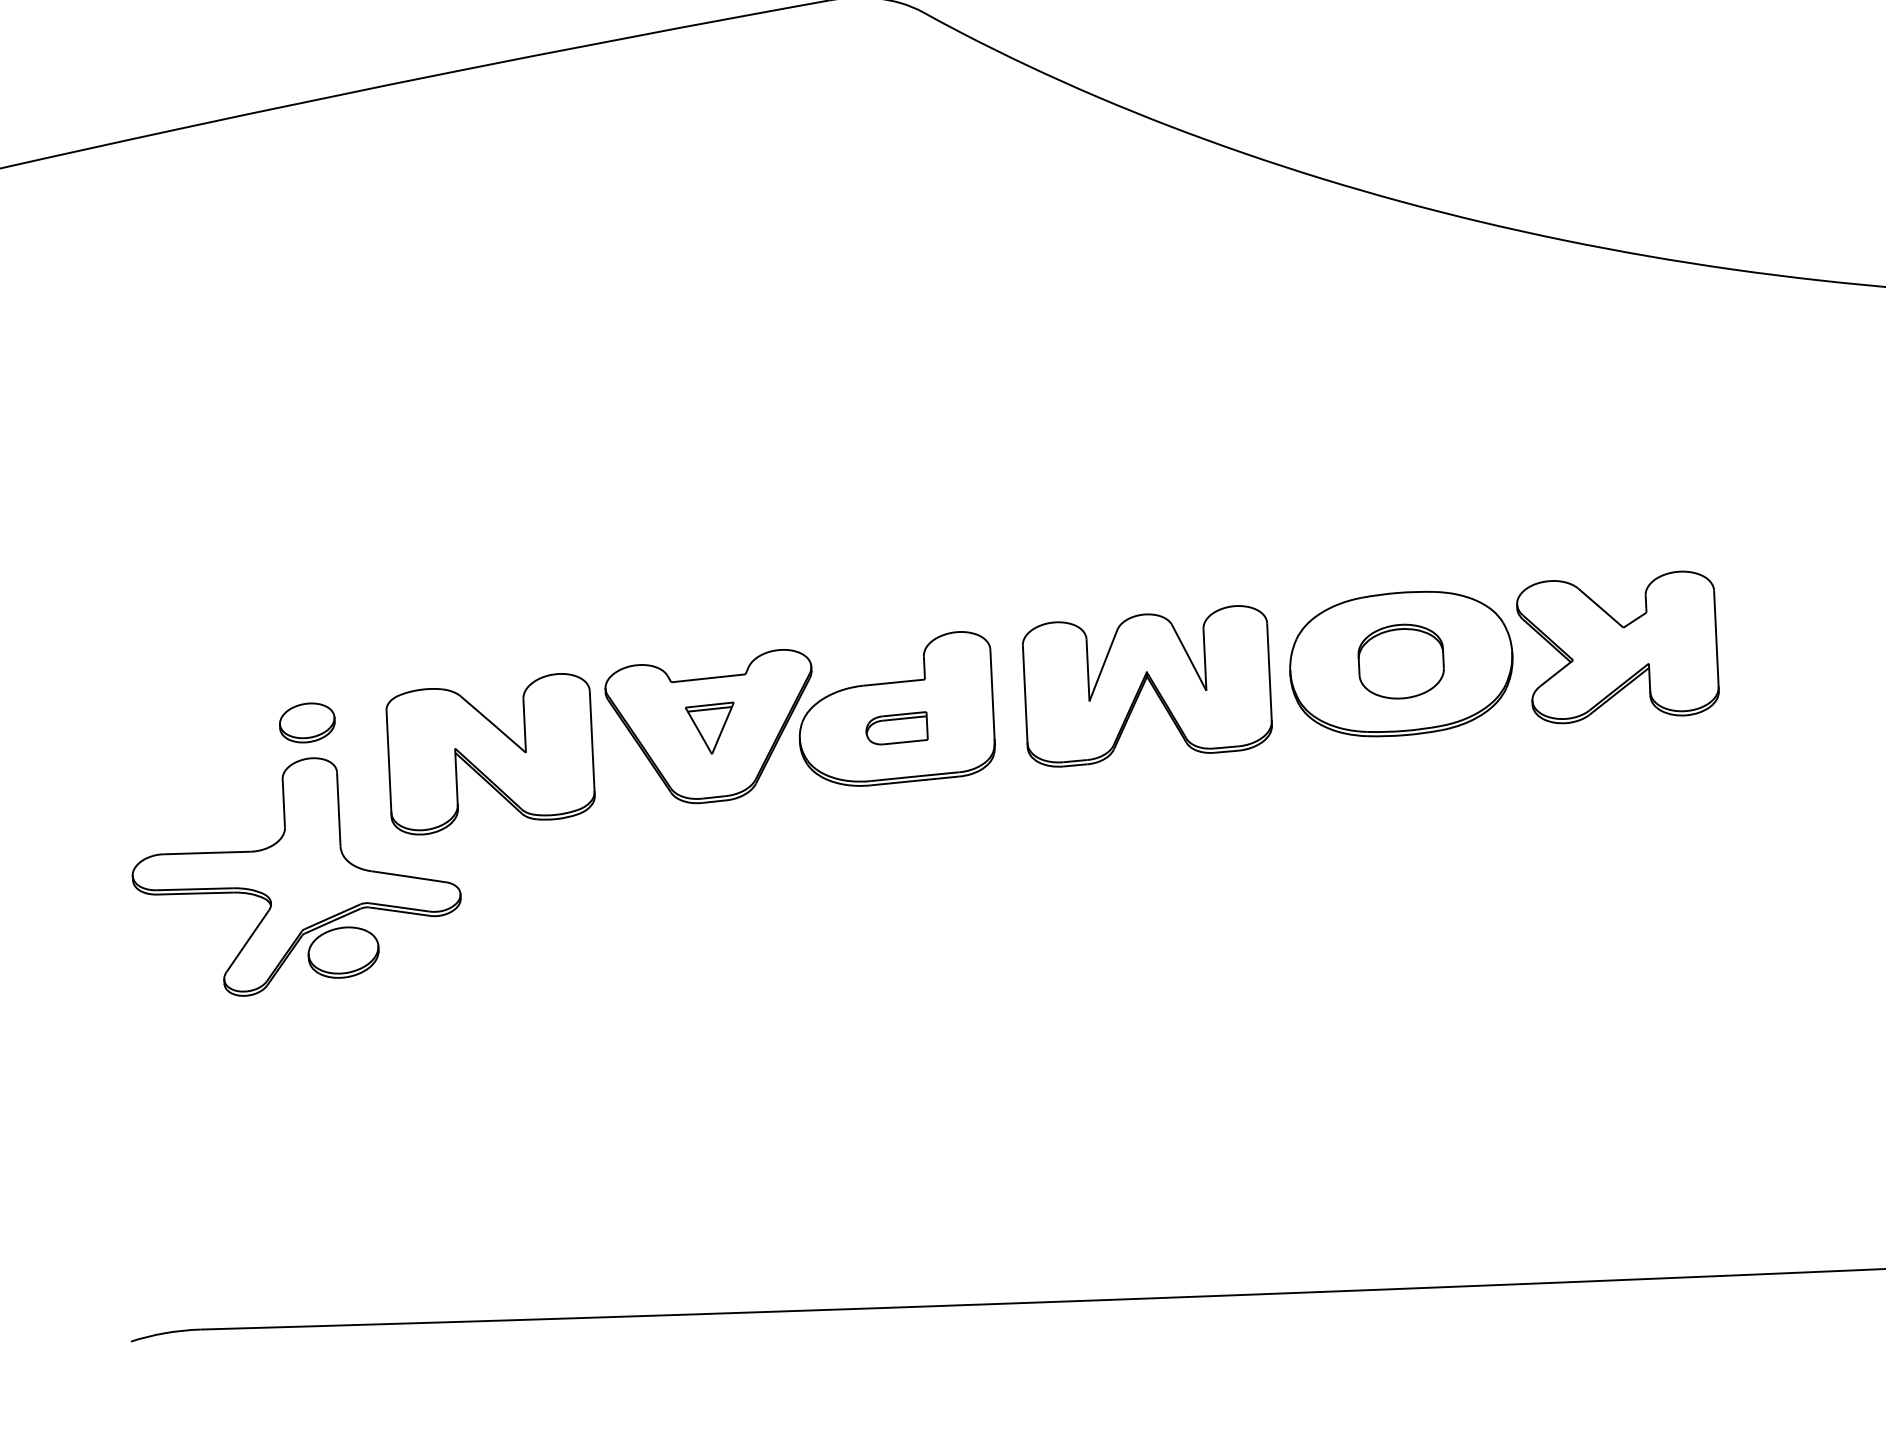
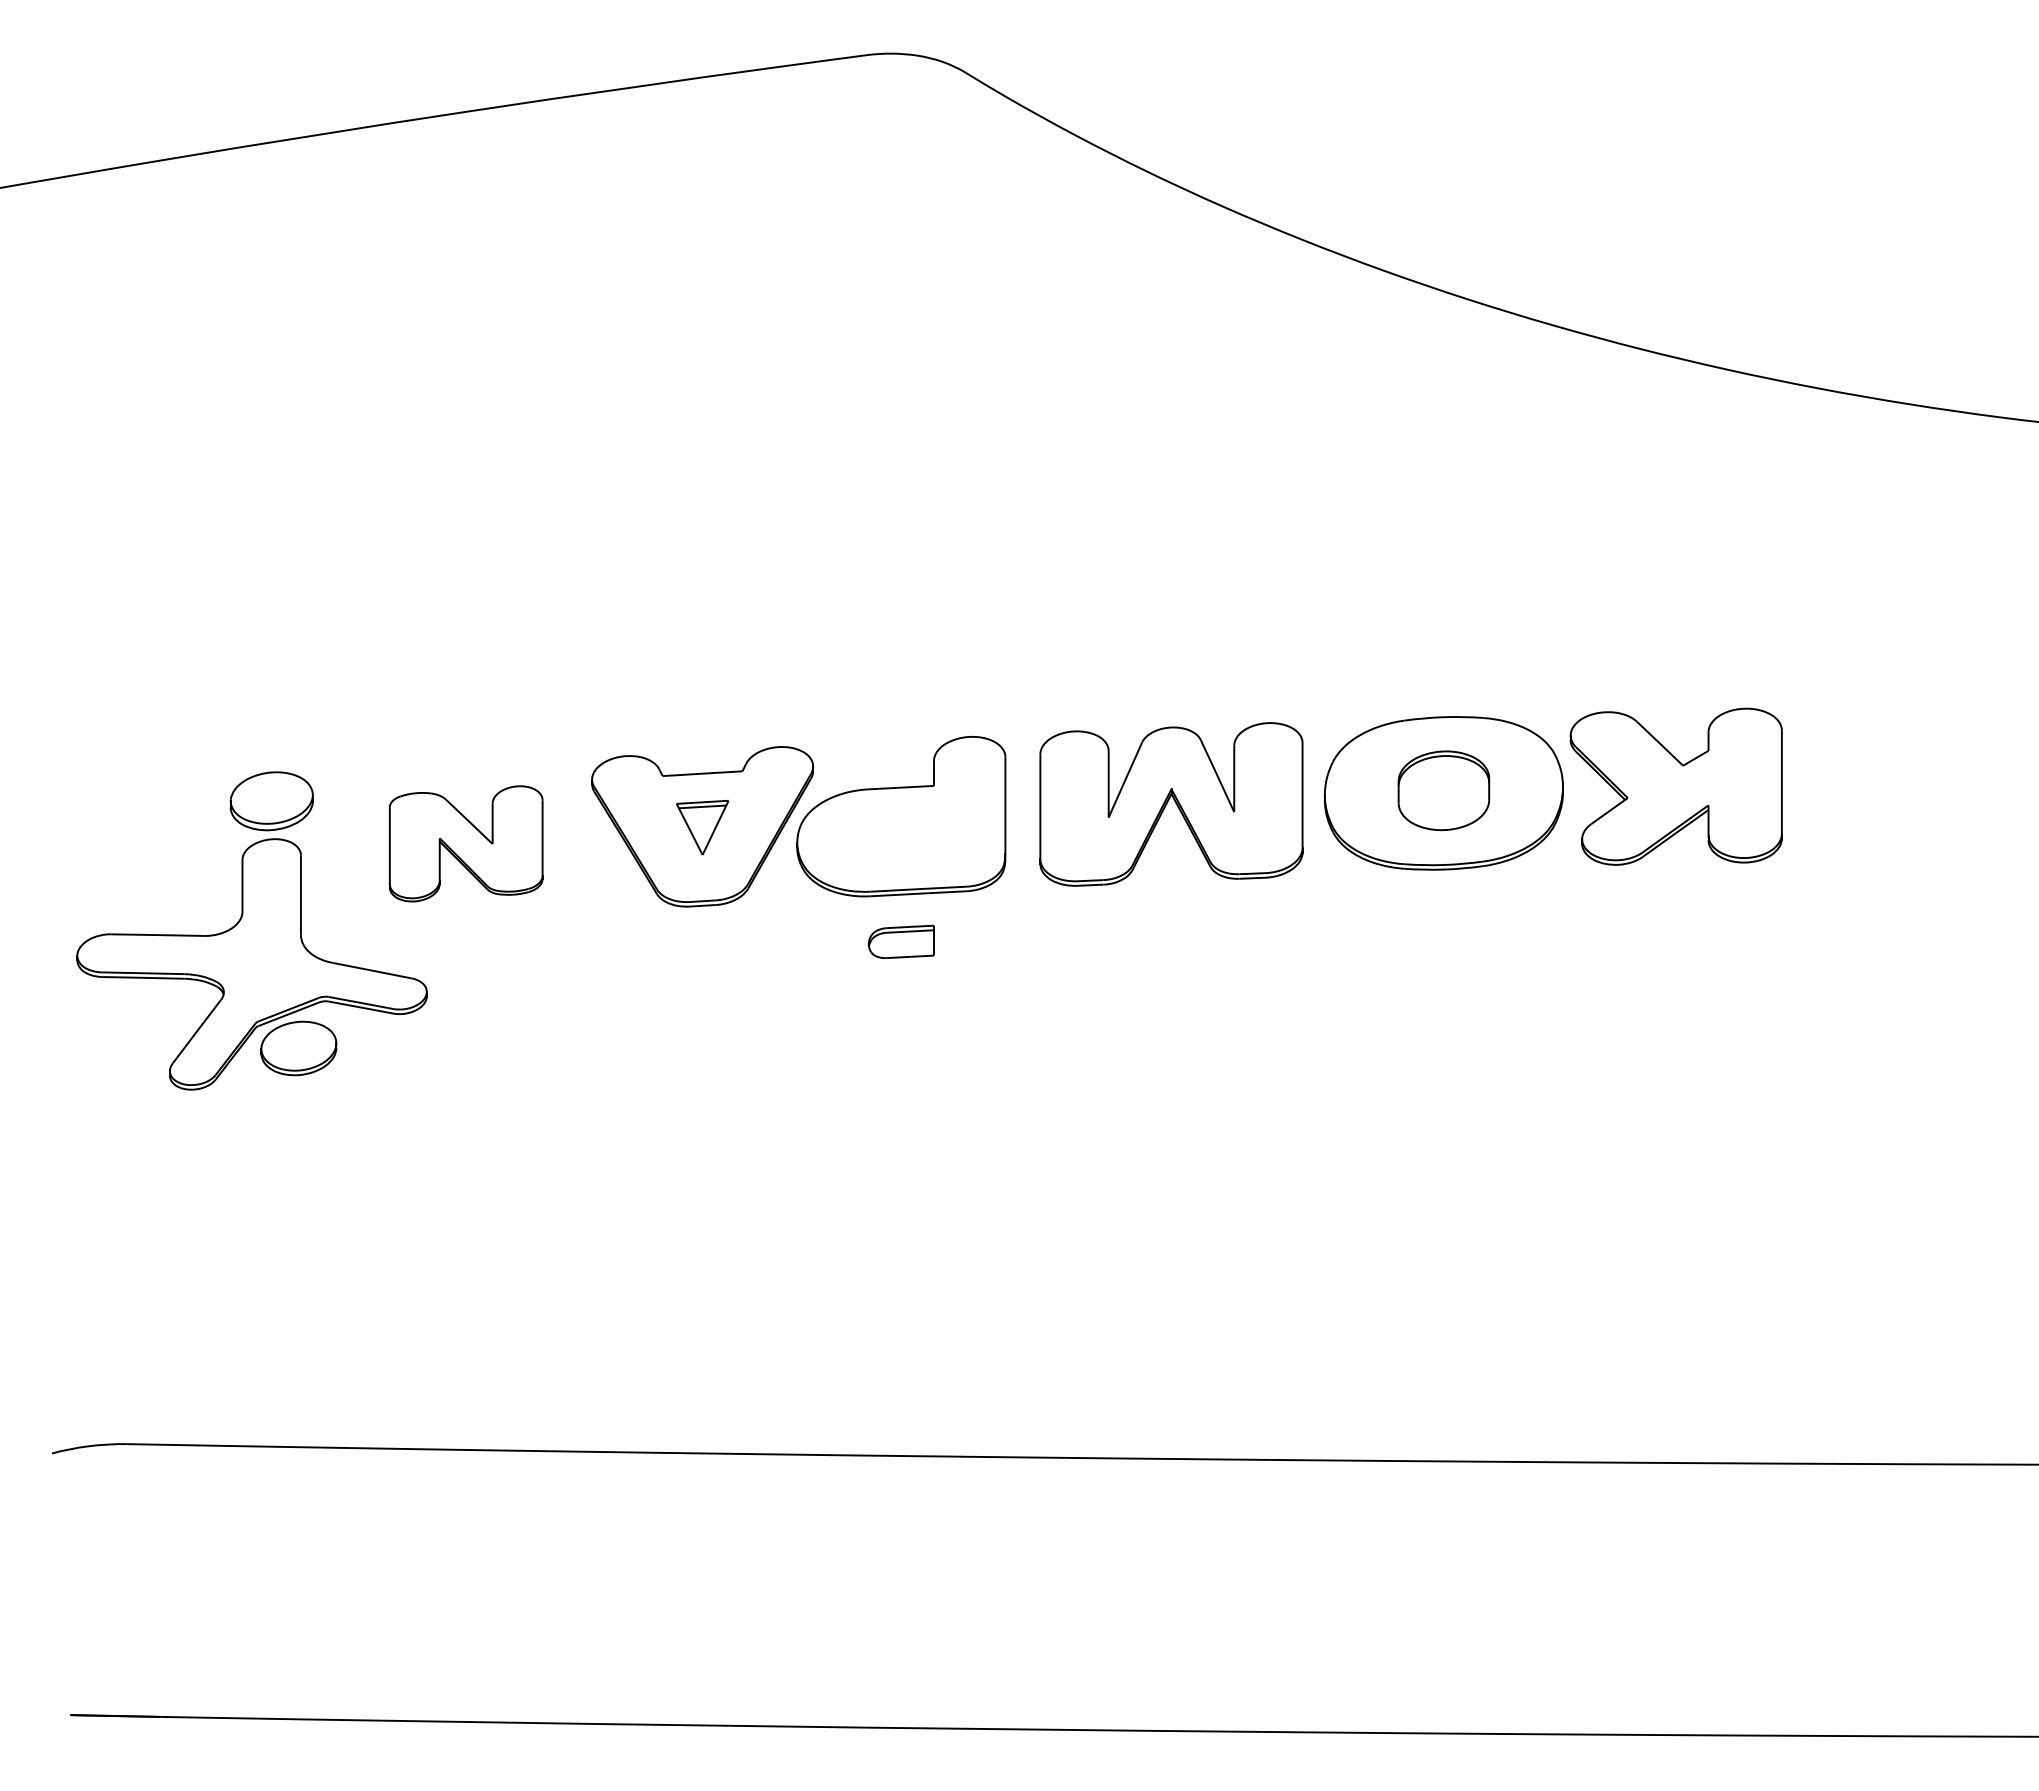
part: (307, 722) -> (271, 800), size x1.4
part: (895, 728) -> (900, 941), moved
part: (491, 753) -> (466, 843), size x0.7

